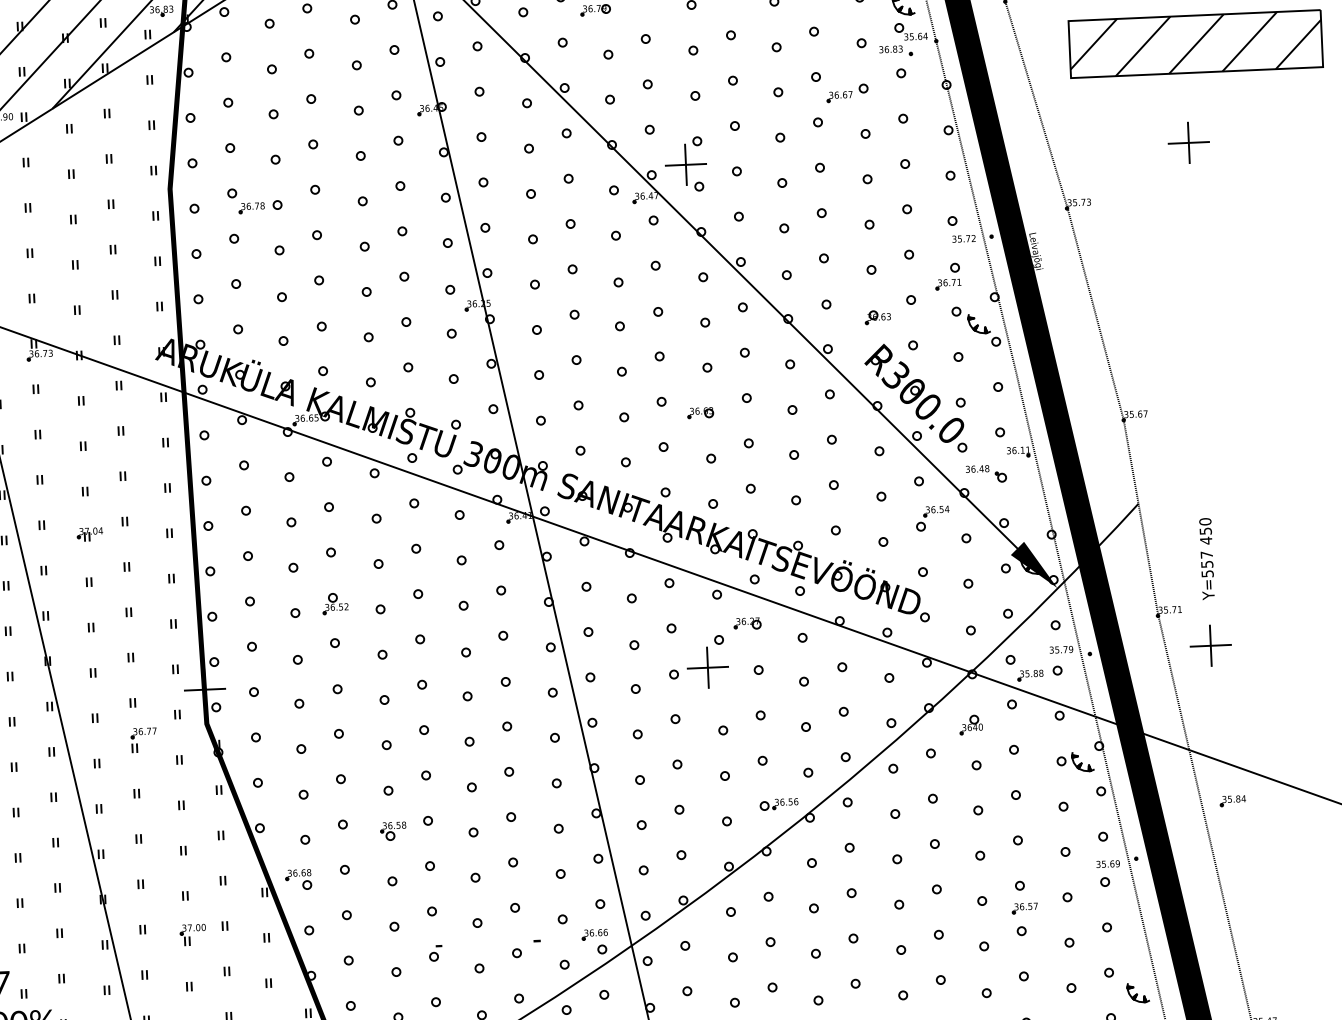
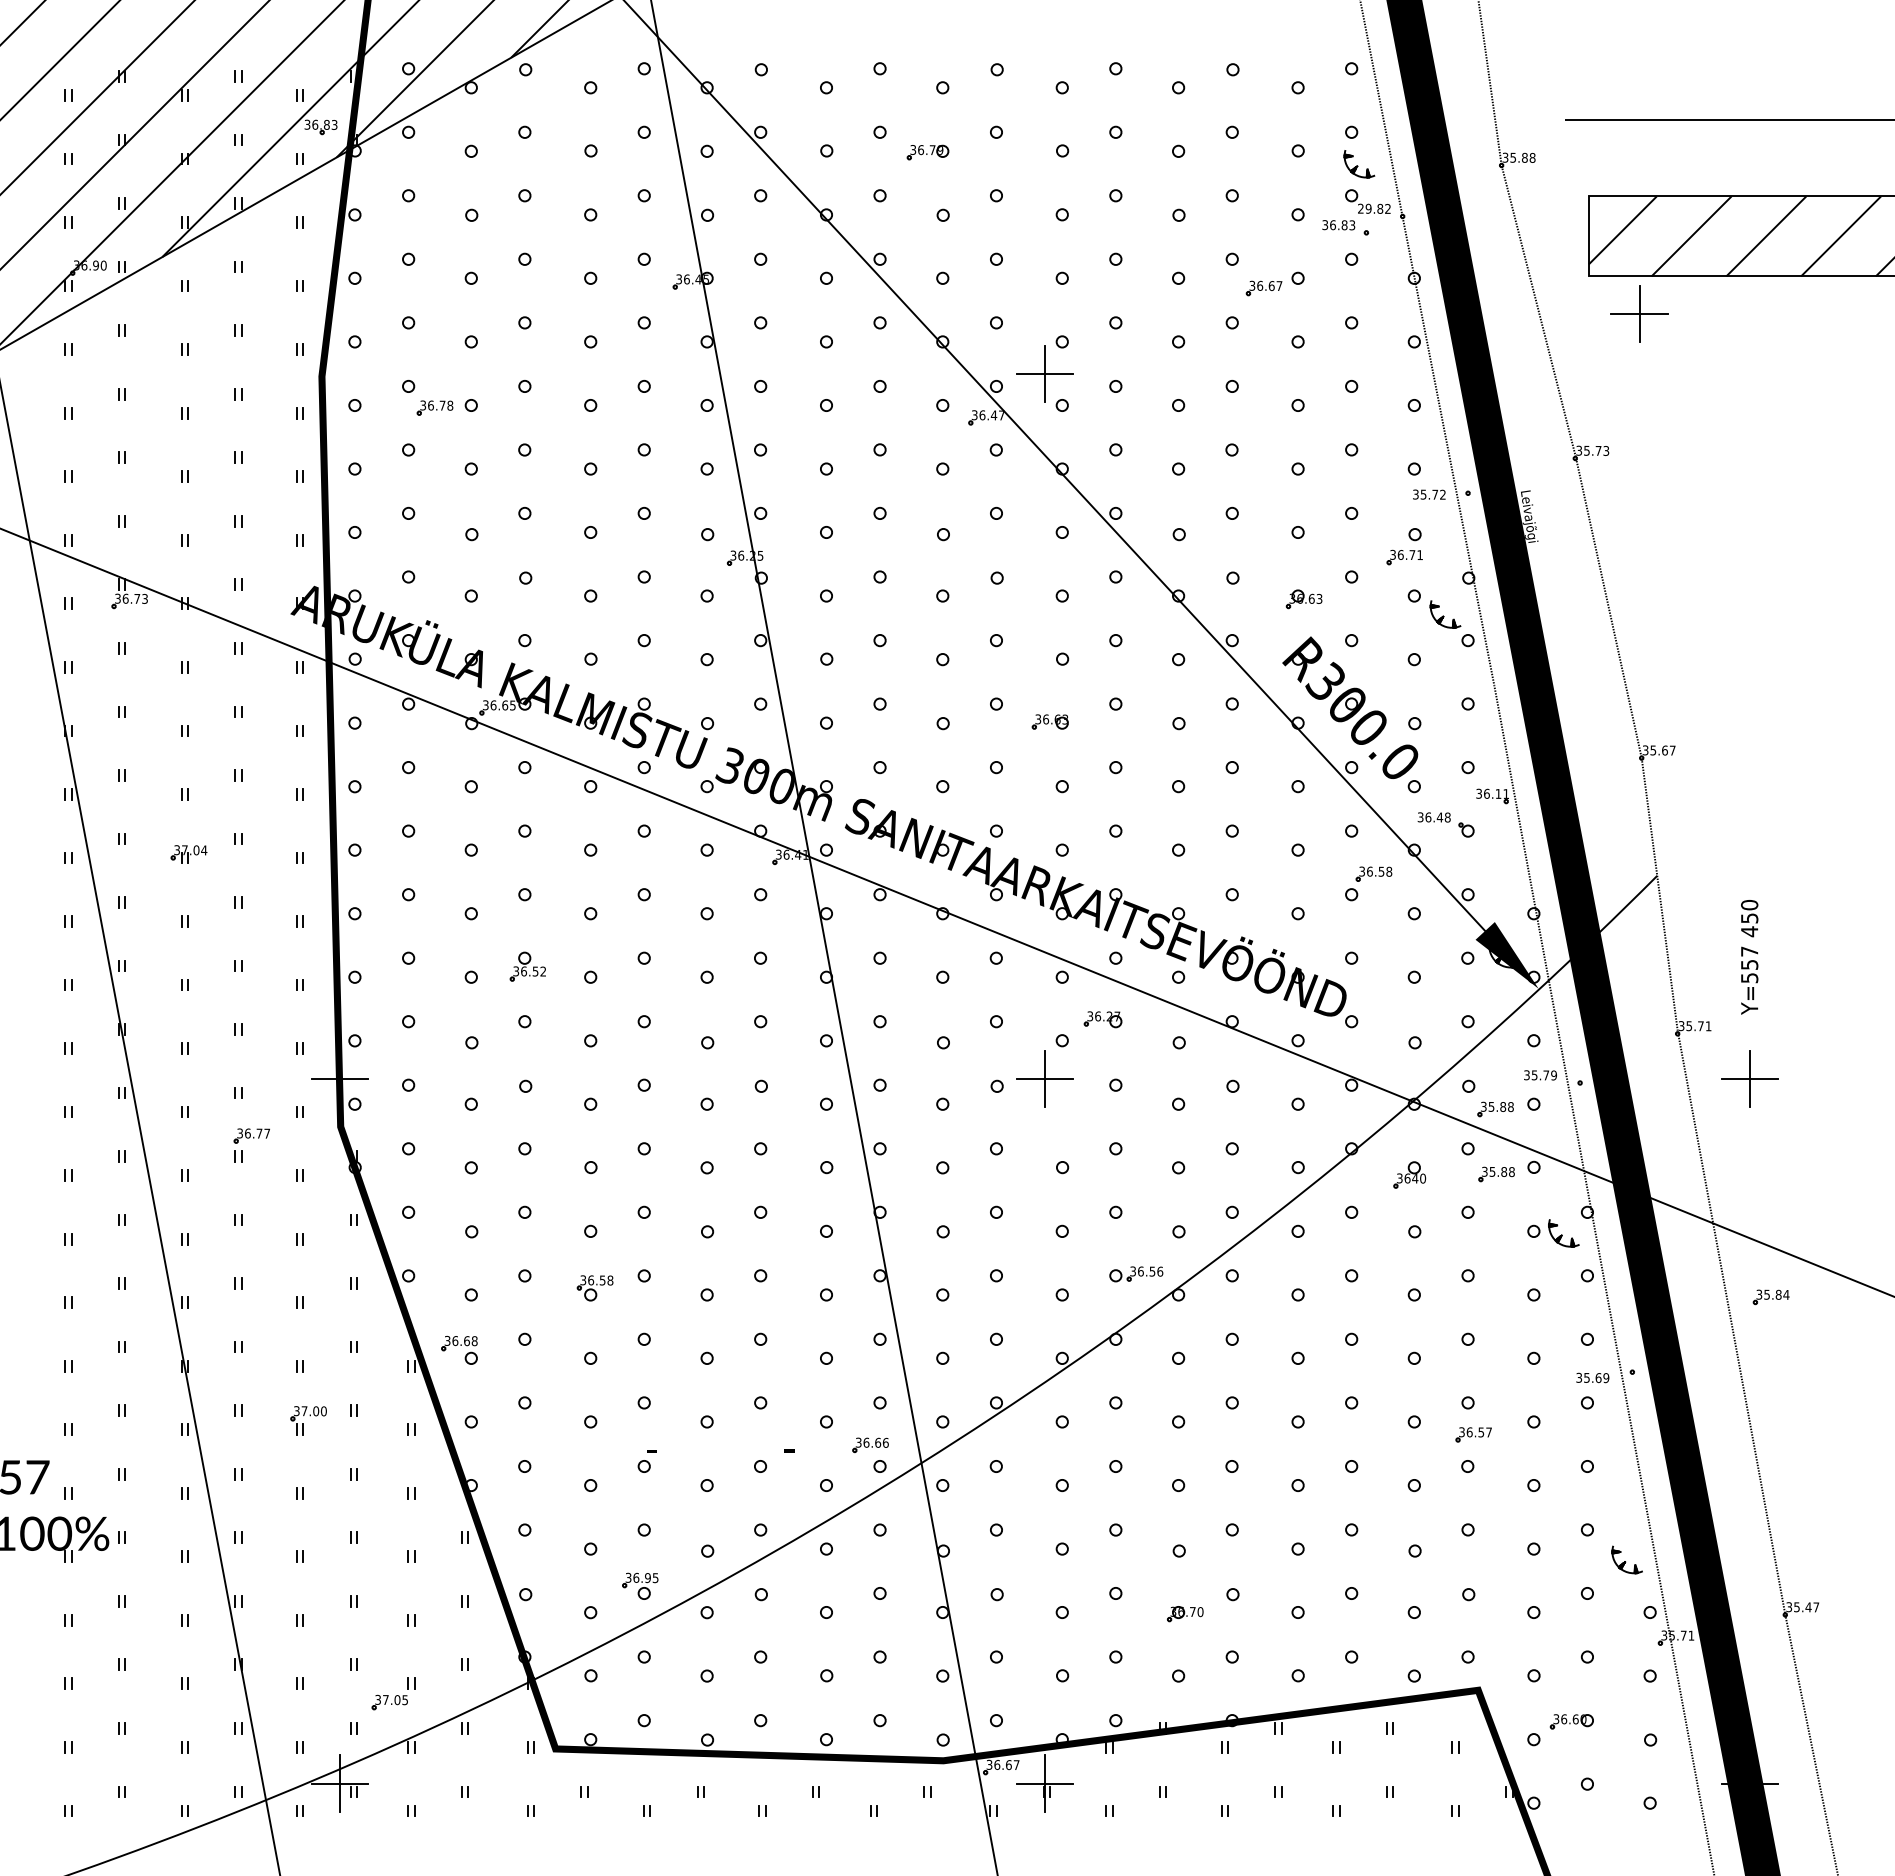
text: (915, 36) -> (1374, 208), 35.64 -> 29.82
part: (1188, 142) -> (1639, 313), moved
text: (947, 509) -> (1389, 871), 36.54 -> 36.58
part: (1033, 721) -> (1496, 1174), added

